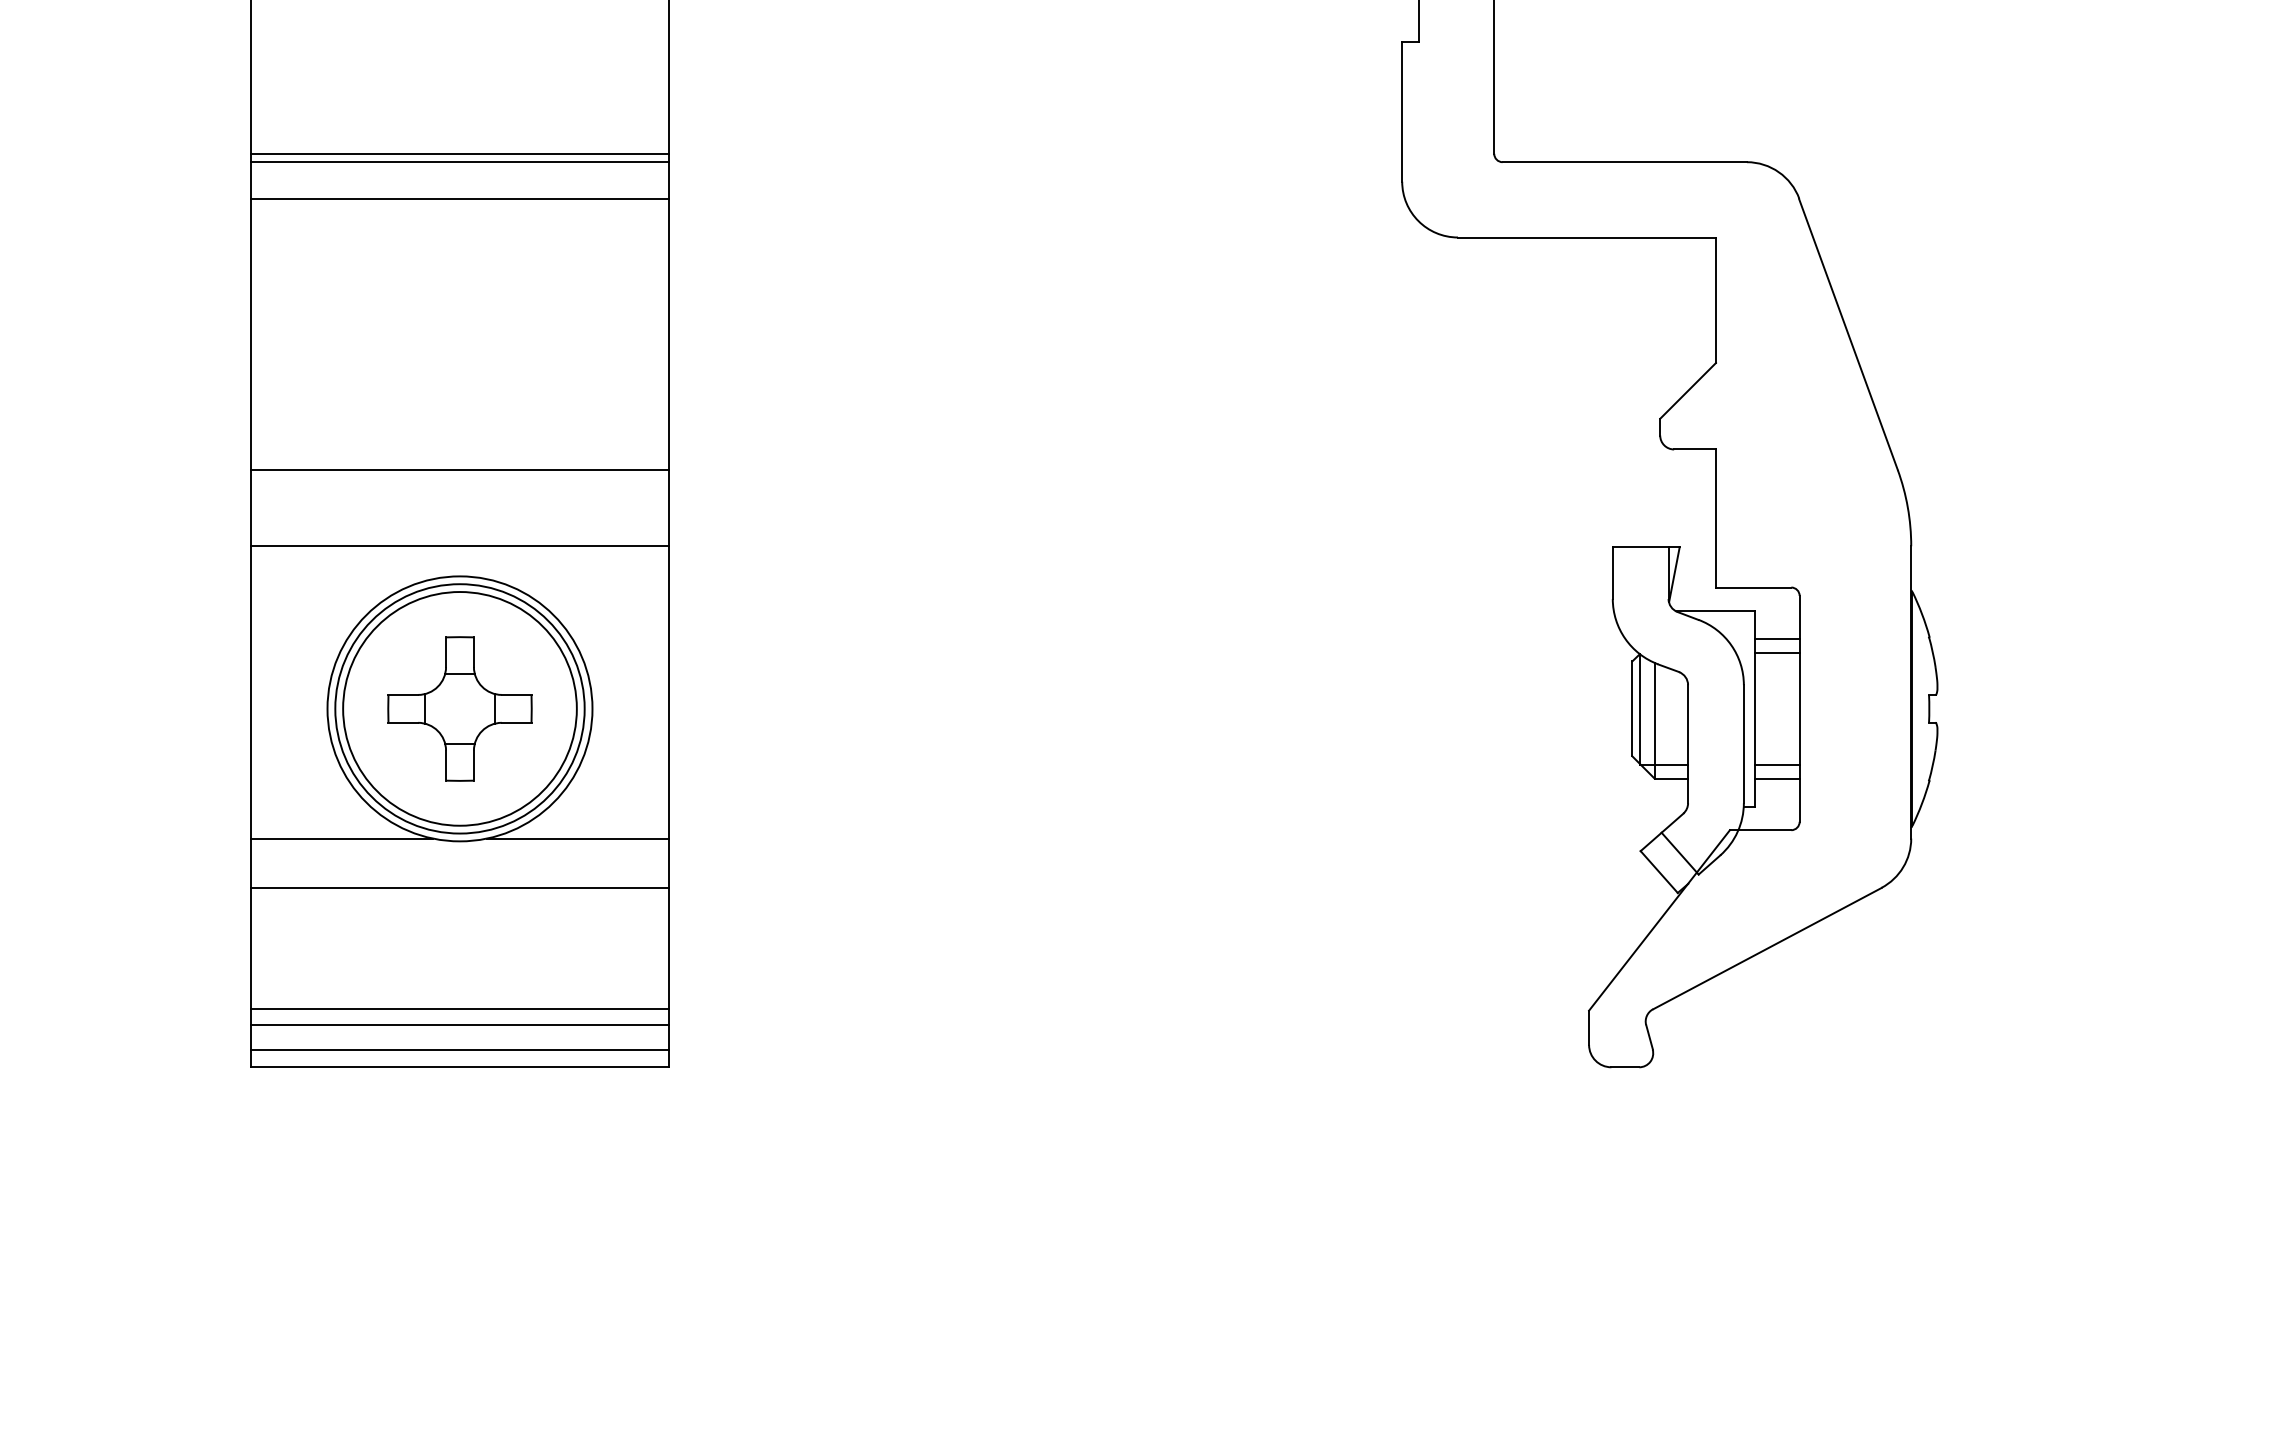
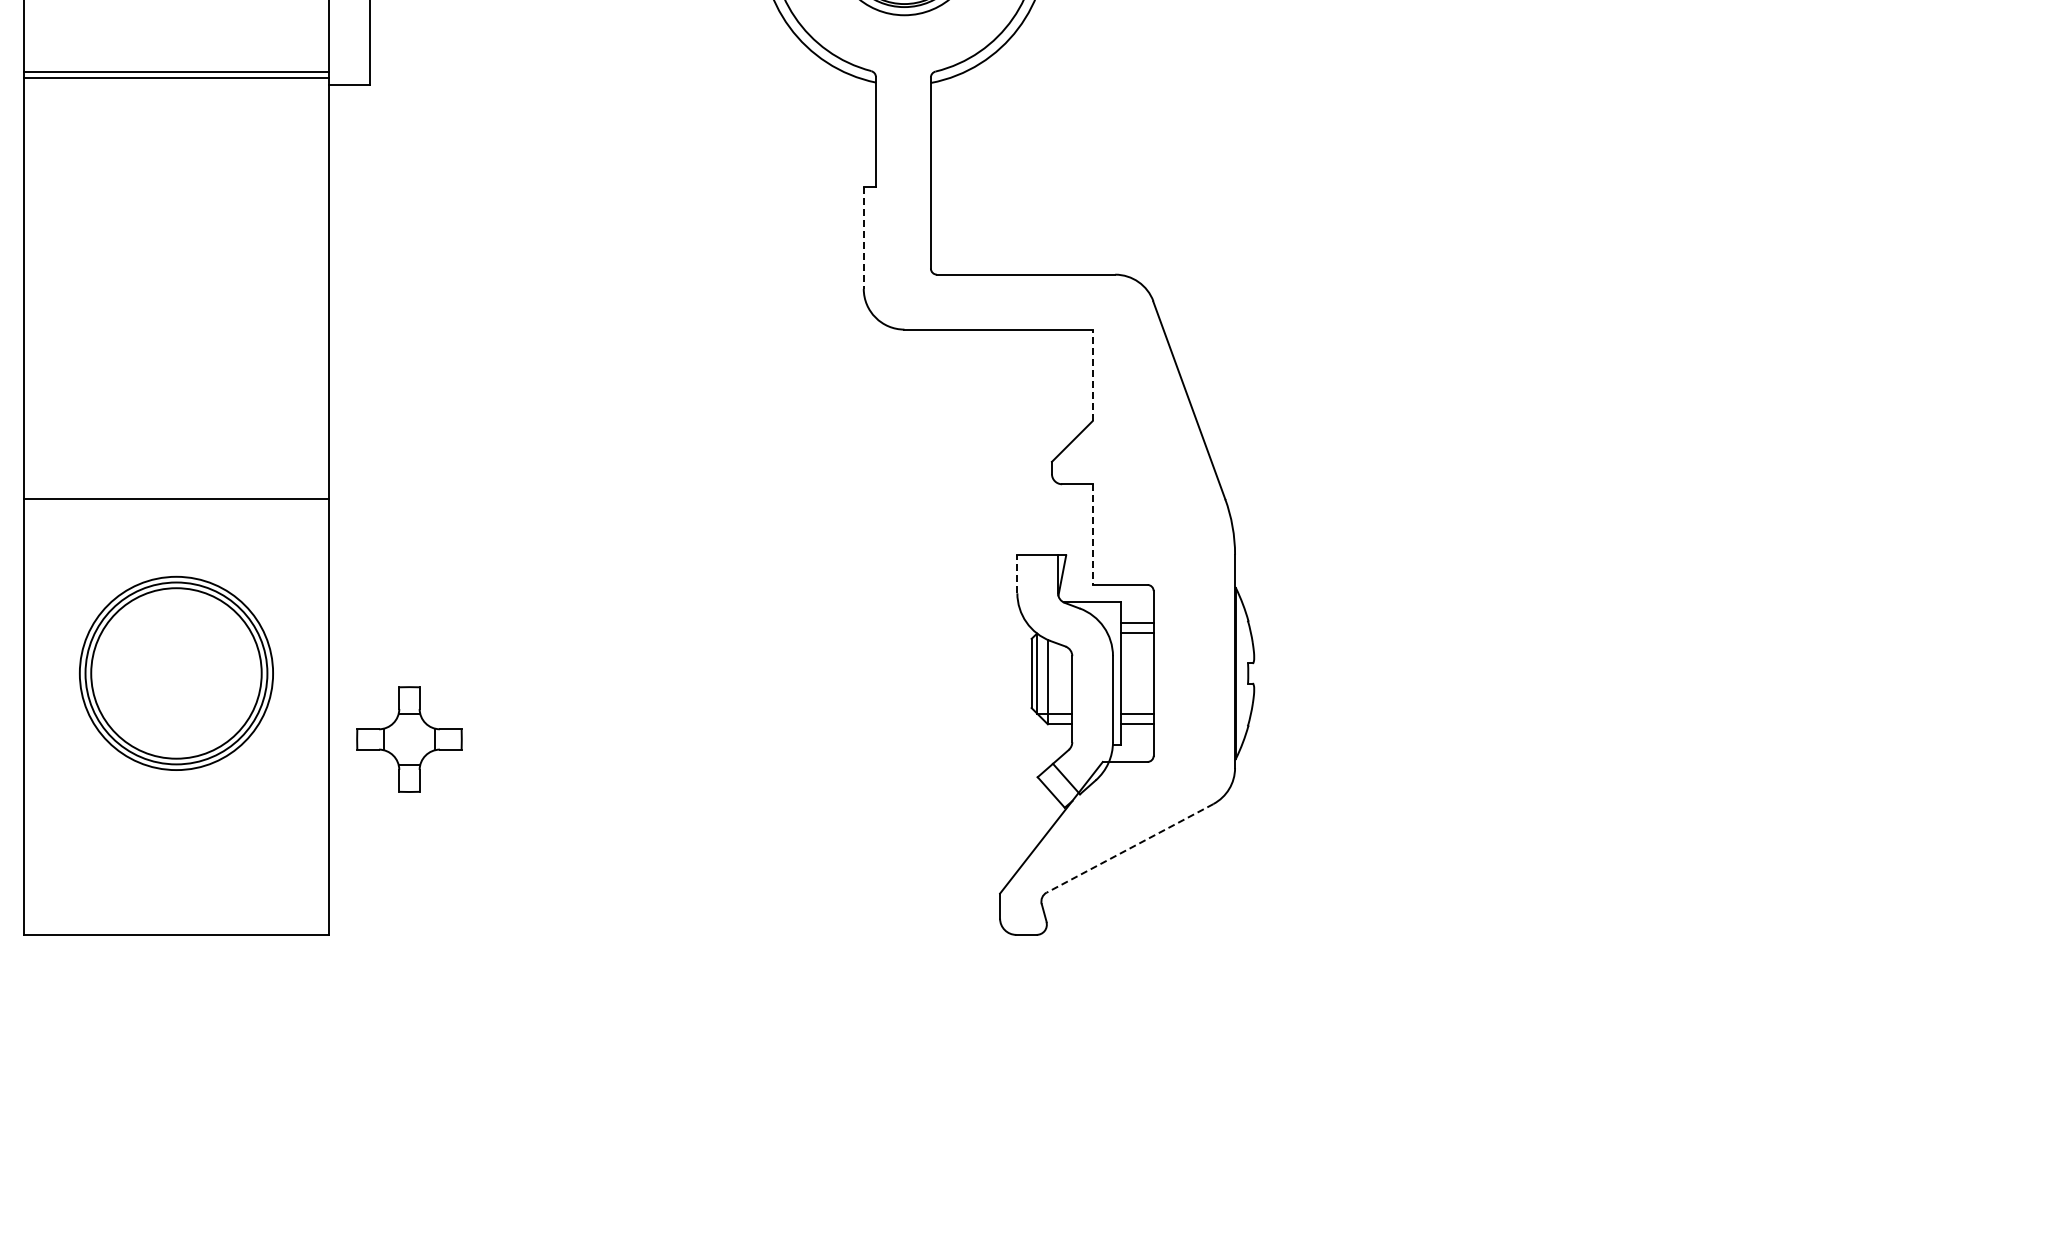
line: (1401, 112) -> (863, 238), solid -> dashed
line: (460, 153) -> (176, 268), removed
line: (460, 161) -> (176, 274), removed
line: (460, 198) -> (176, 301), removed
line: (1715, 300) -> (1092, 375), solid -> dashed
line: (1715, 519) -> (1092, 535), solid -> dashed
line: (460, 545) -> (176, 554), removed
line: (1612, 573) -> (1017, 574), solid -> dashed
part: (460, 708) -> (409, 739), moved
line: (340, 839) -> (89, 768), removed
line: (577, 839) -> (262, 768), removed
line: (460, 888) -> (176, 804), removed
line: (1766, 948) -> (1129, 848), solid -> dashed
line: (460, 1009) -> (176, 892), removed
line: (460, 1025) -> (176, 904), removed
line: (460, 1050) -> (176, 922), removed

